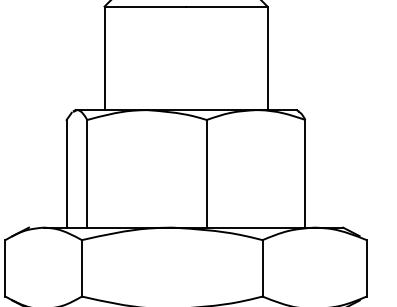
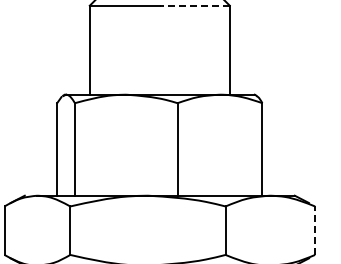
line: (226, 6) -> (194, 5), solid -> dashed
line: (367, 268) -> (315, 230), solid -> dashed

